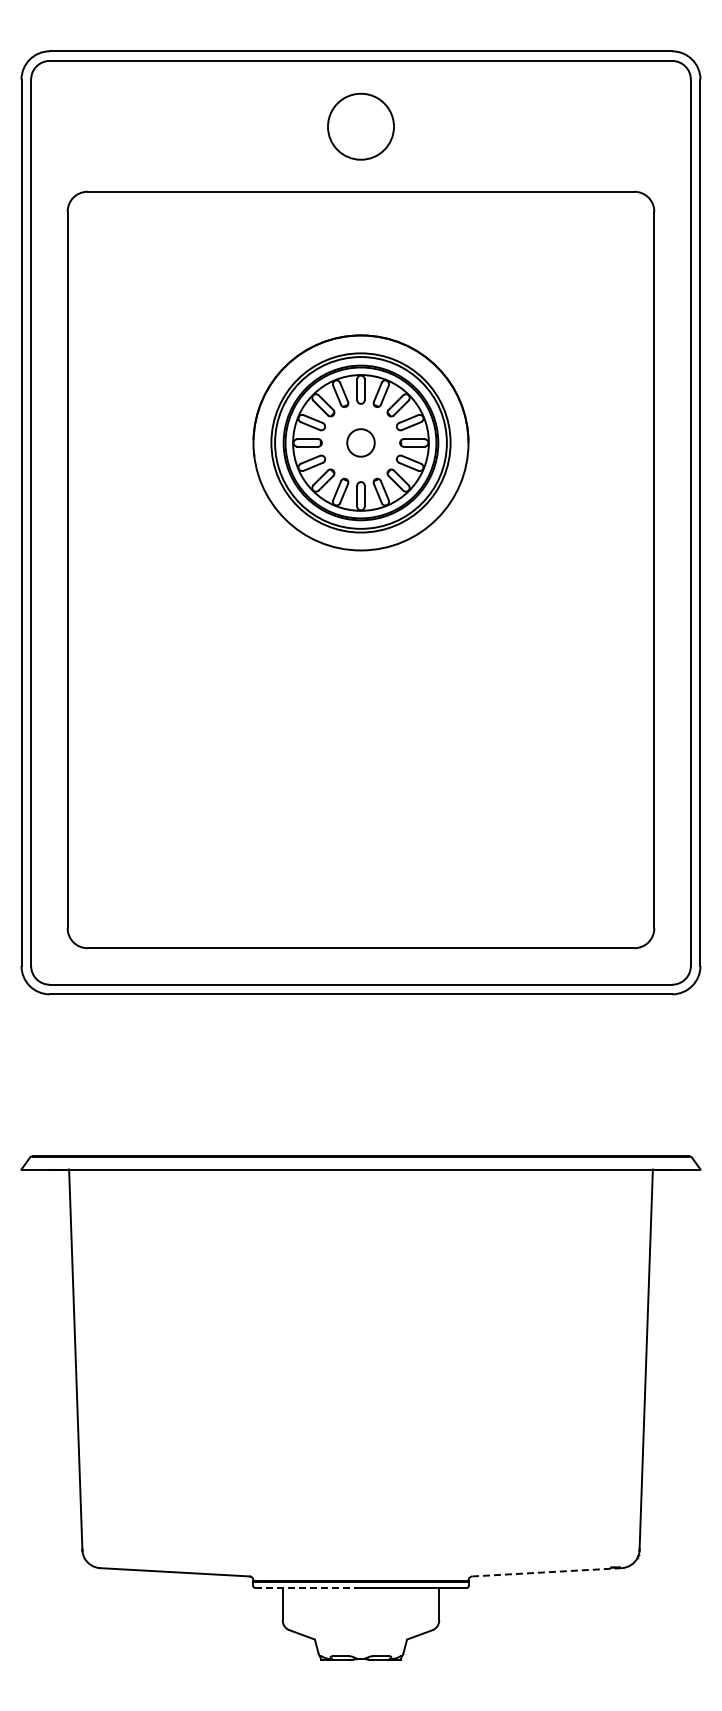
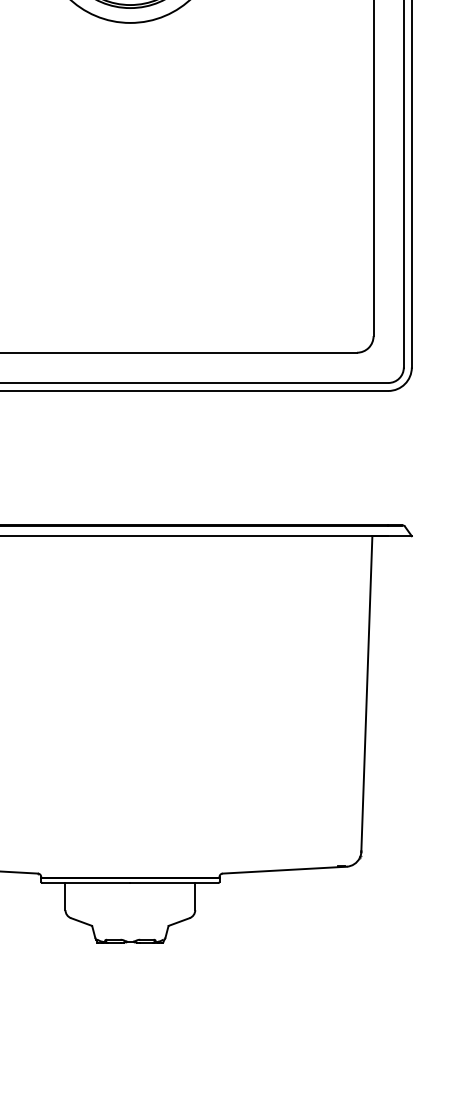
line: (547, 1572) -> (285, 870), dashed -> solid
line: (307, 1587) -> (86, 882), dashed -> solid

